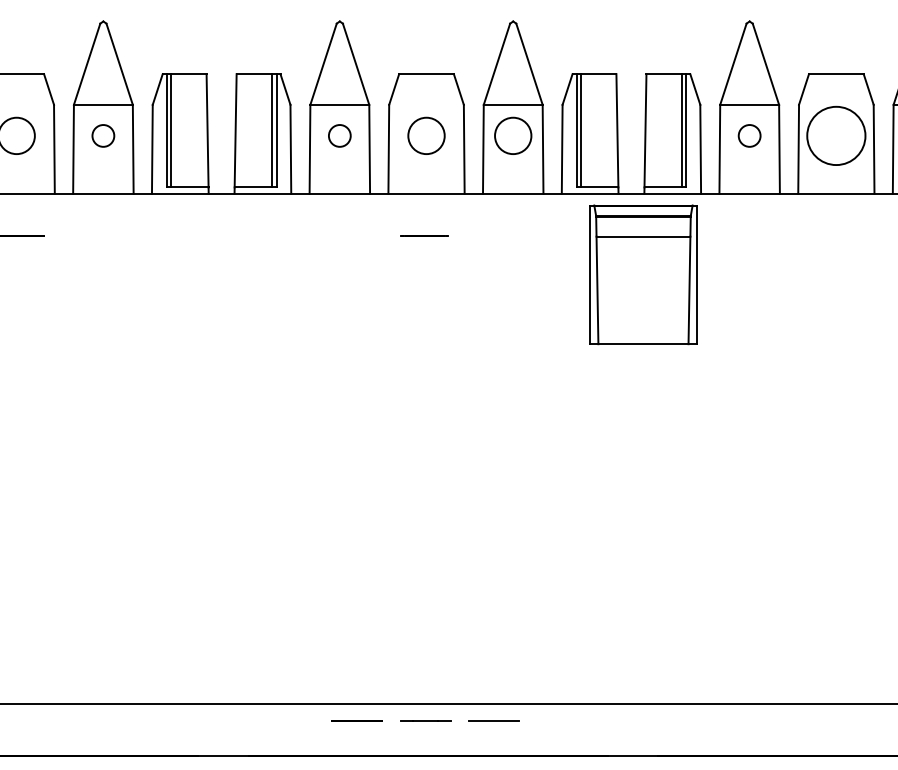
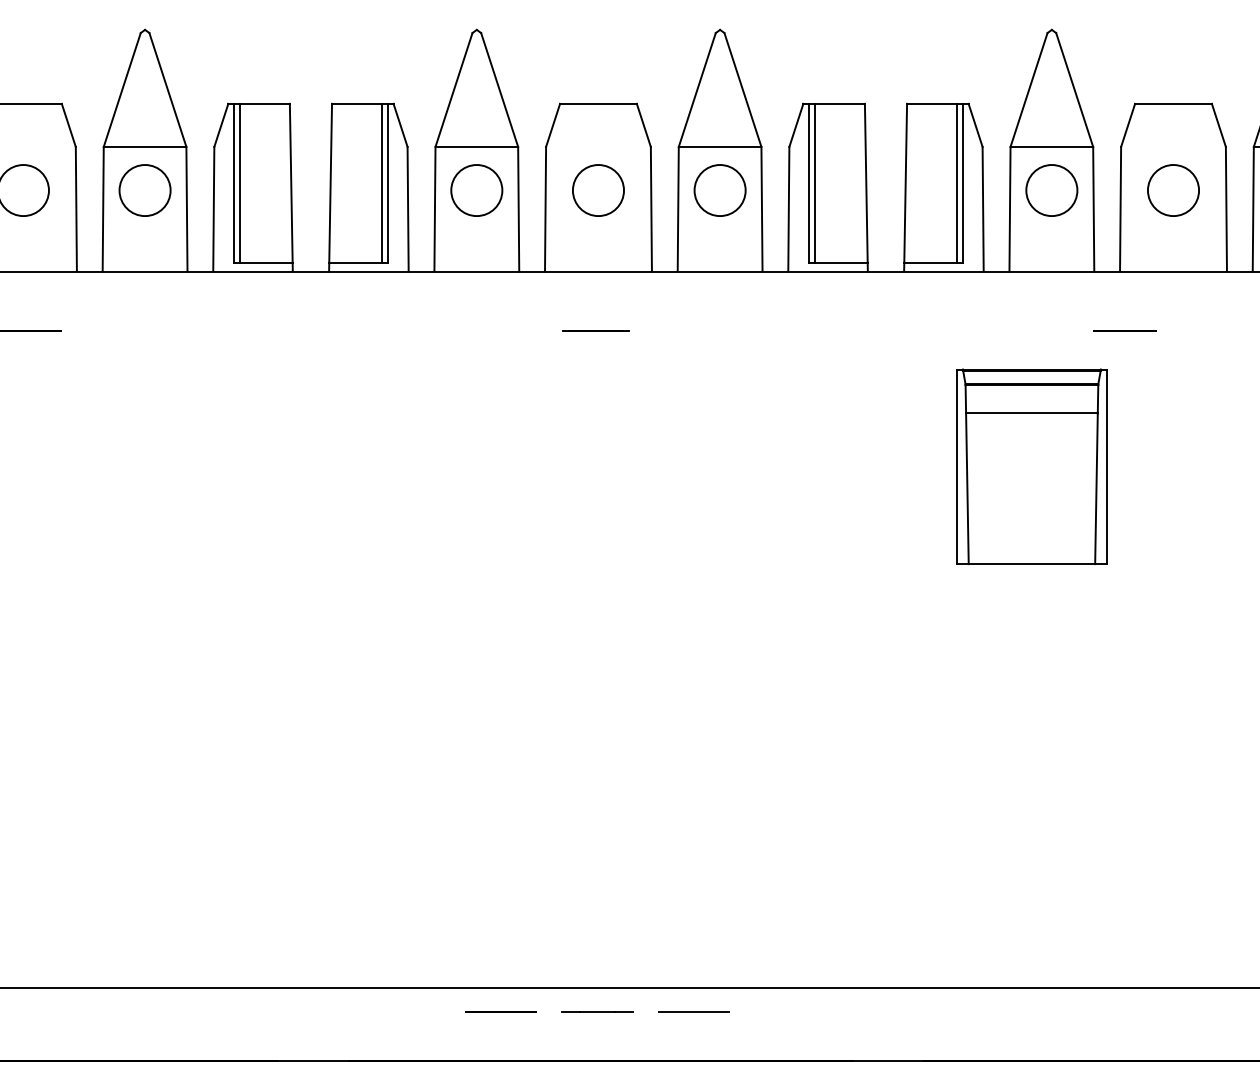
circle: (103, 135) -> (145, 189), size x1.67
circle: (339, 135) -> (476, 189), size x1.67
circle: (749, 135) -> (1051, 189), size x1.67
circle: (836, 135) -> (1173, 189), size x0.62
line: (801, 235) -> (1124, 330), added
part: (643, 274) -> (1031, 466), moved

